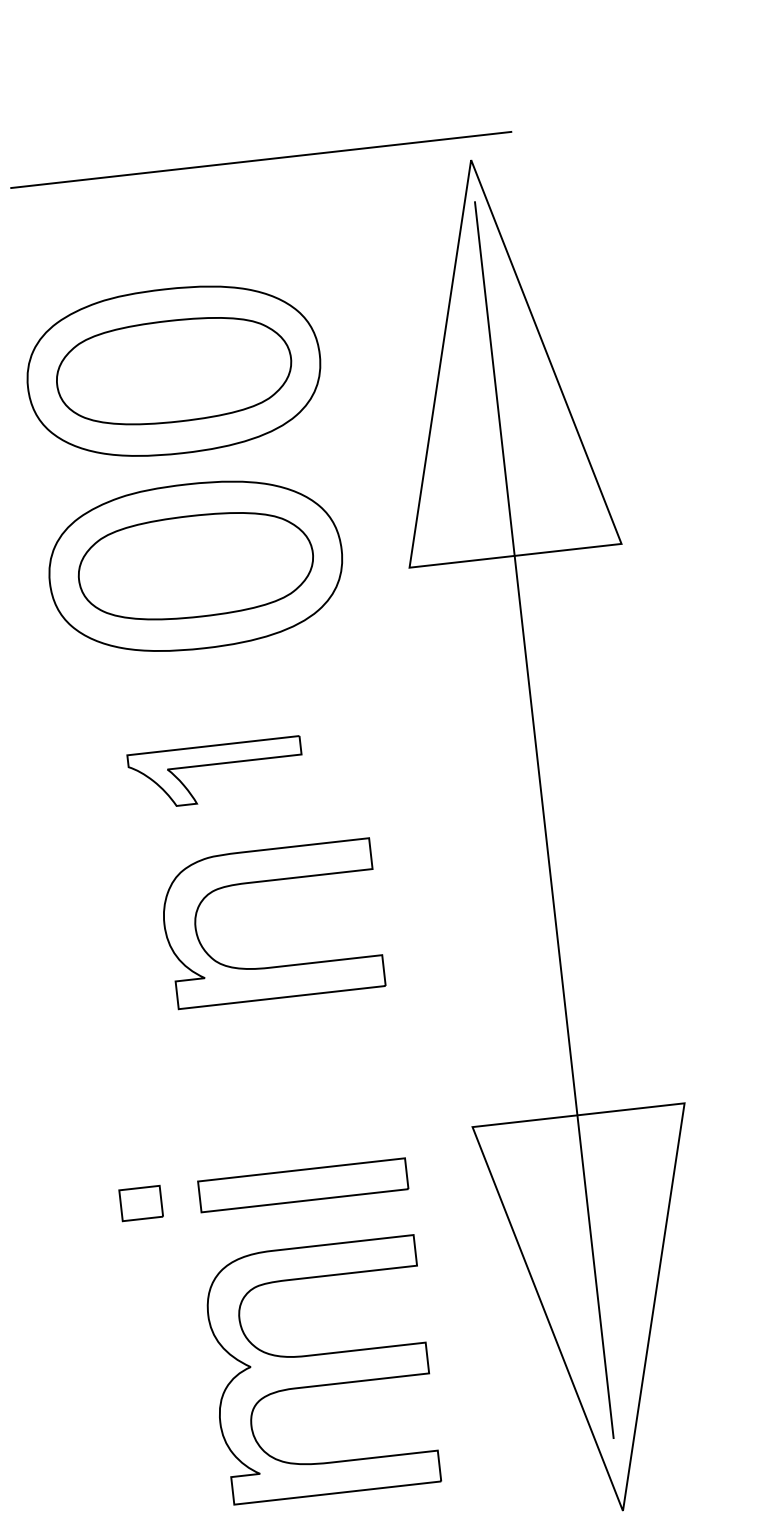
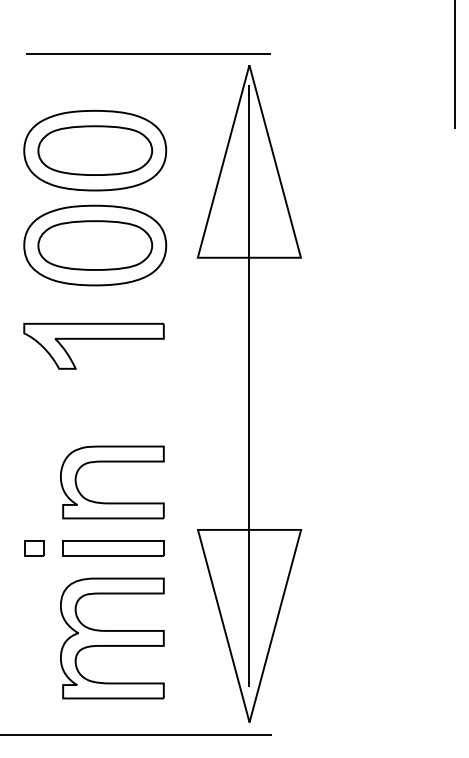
part: (215, 772) -> (93, 345), size x1.67
part: (267, 882) -> (112, 462), moved

